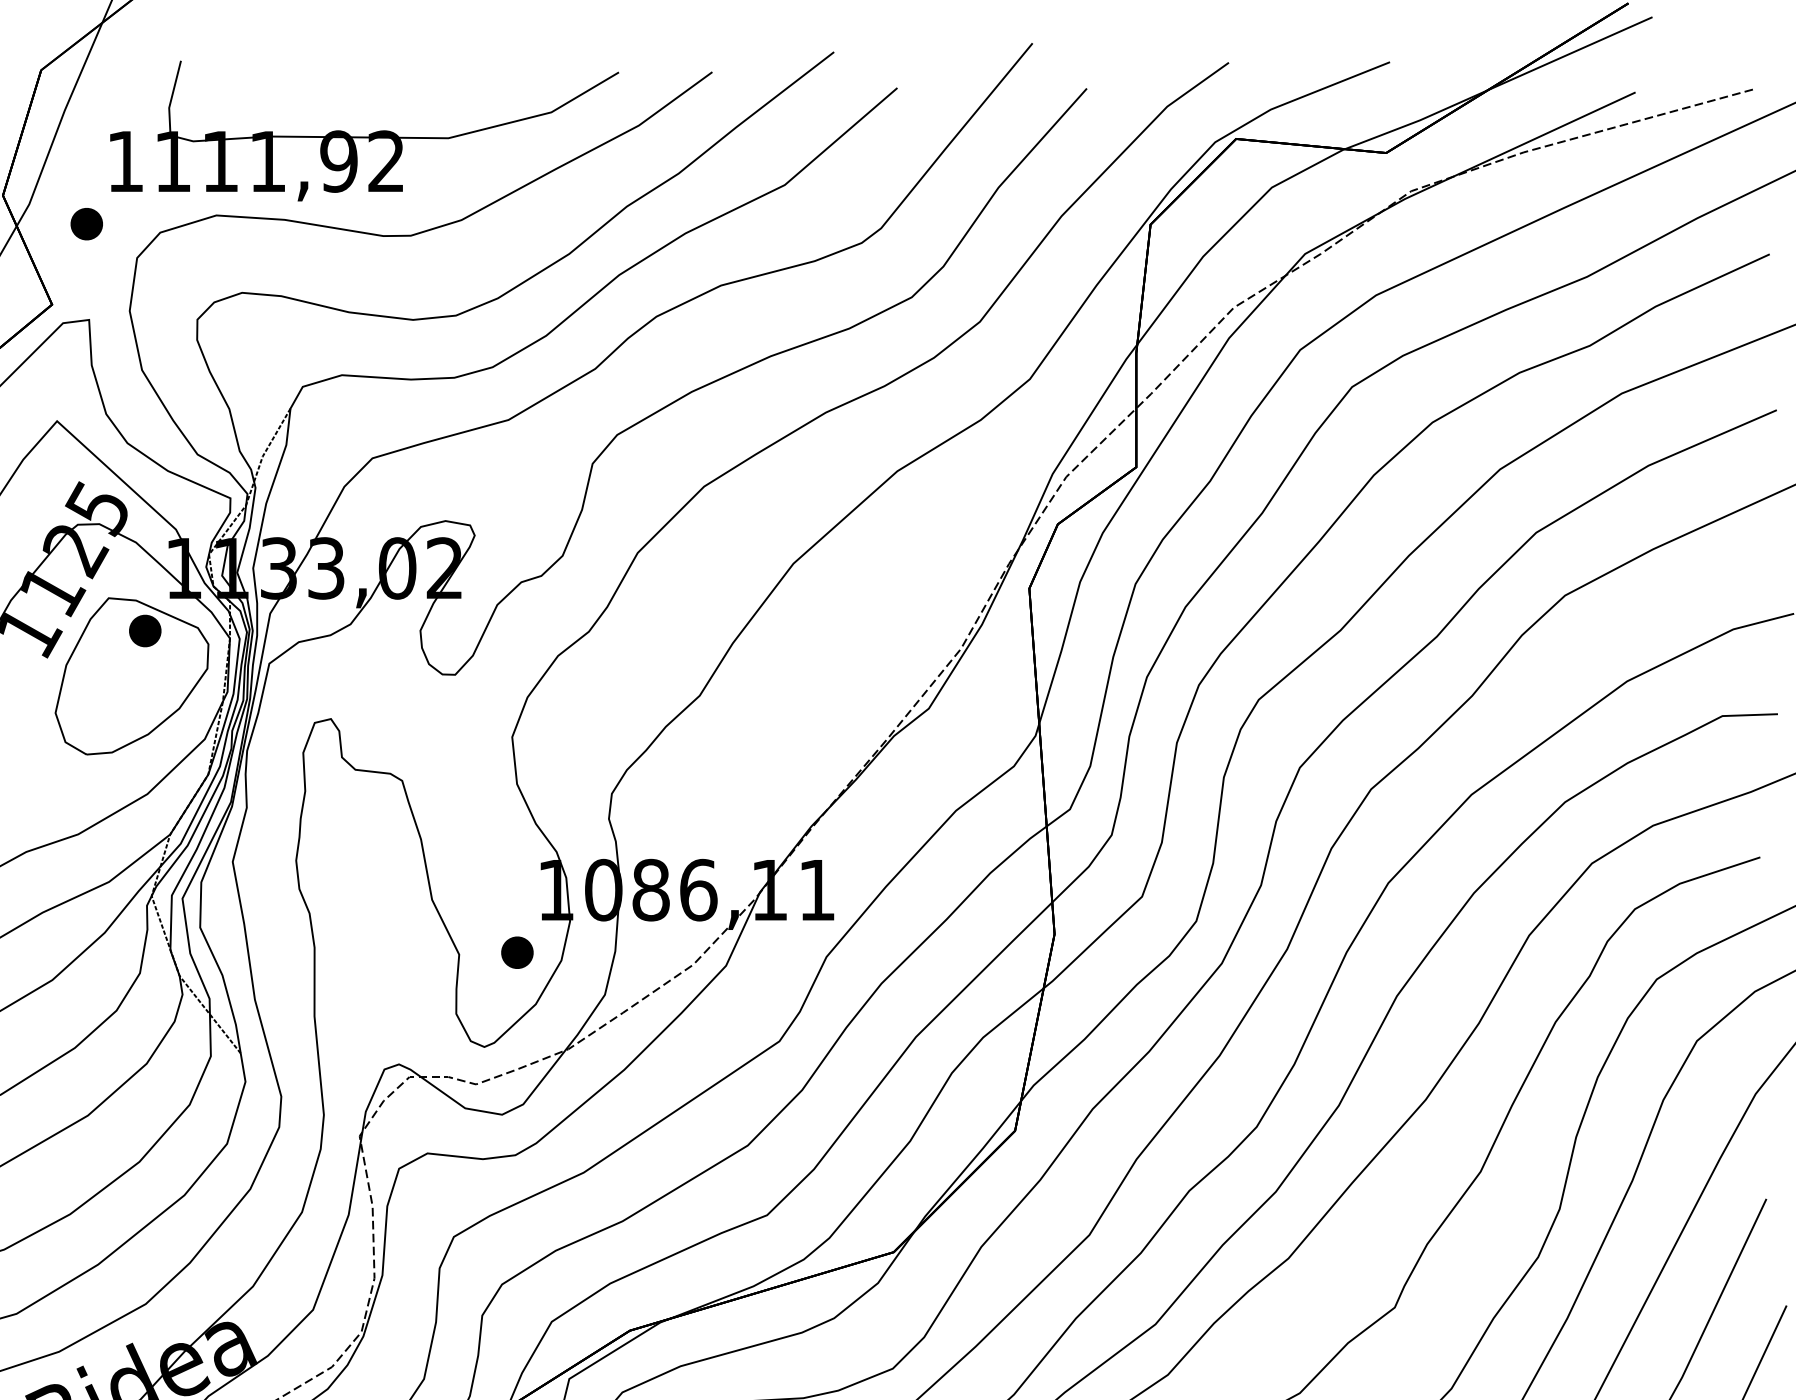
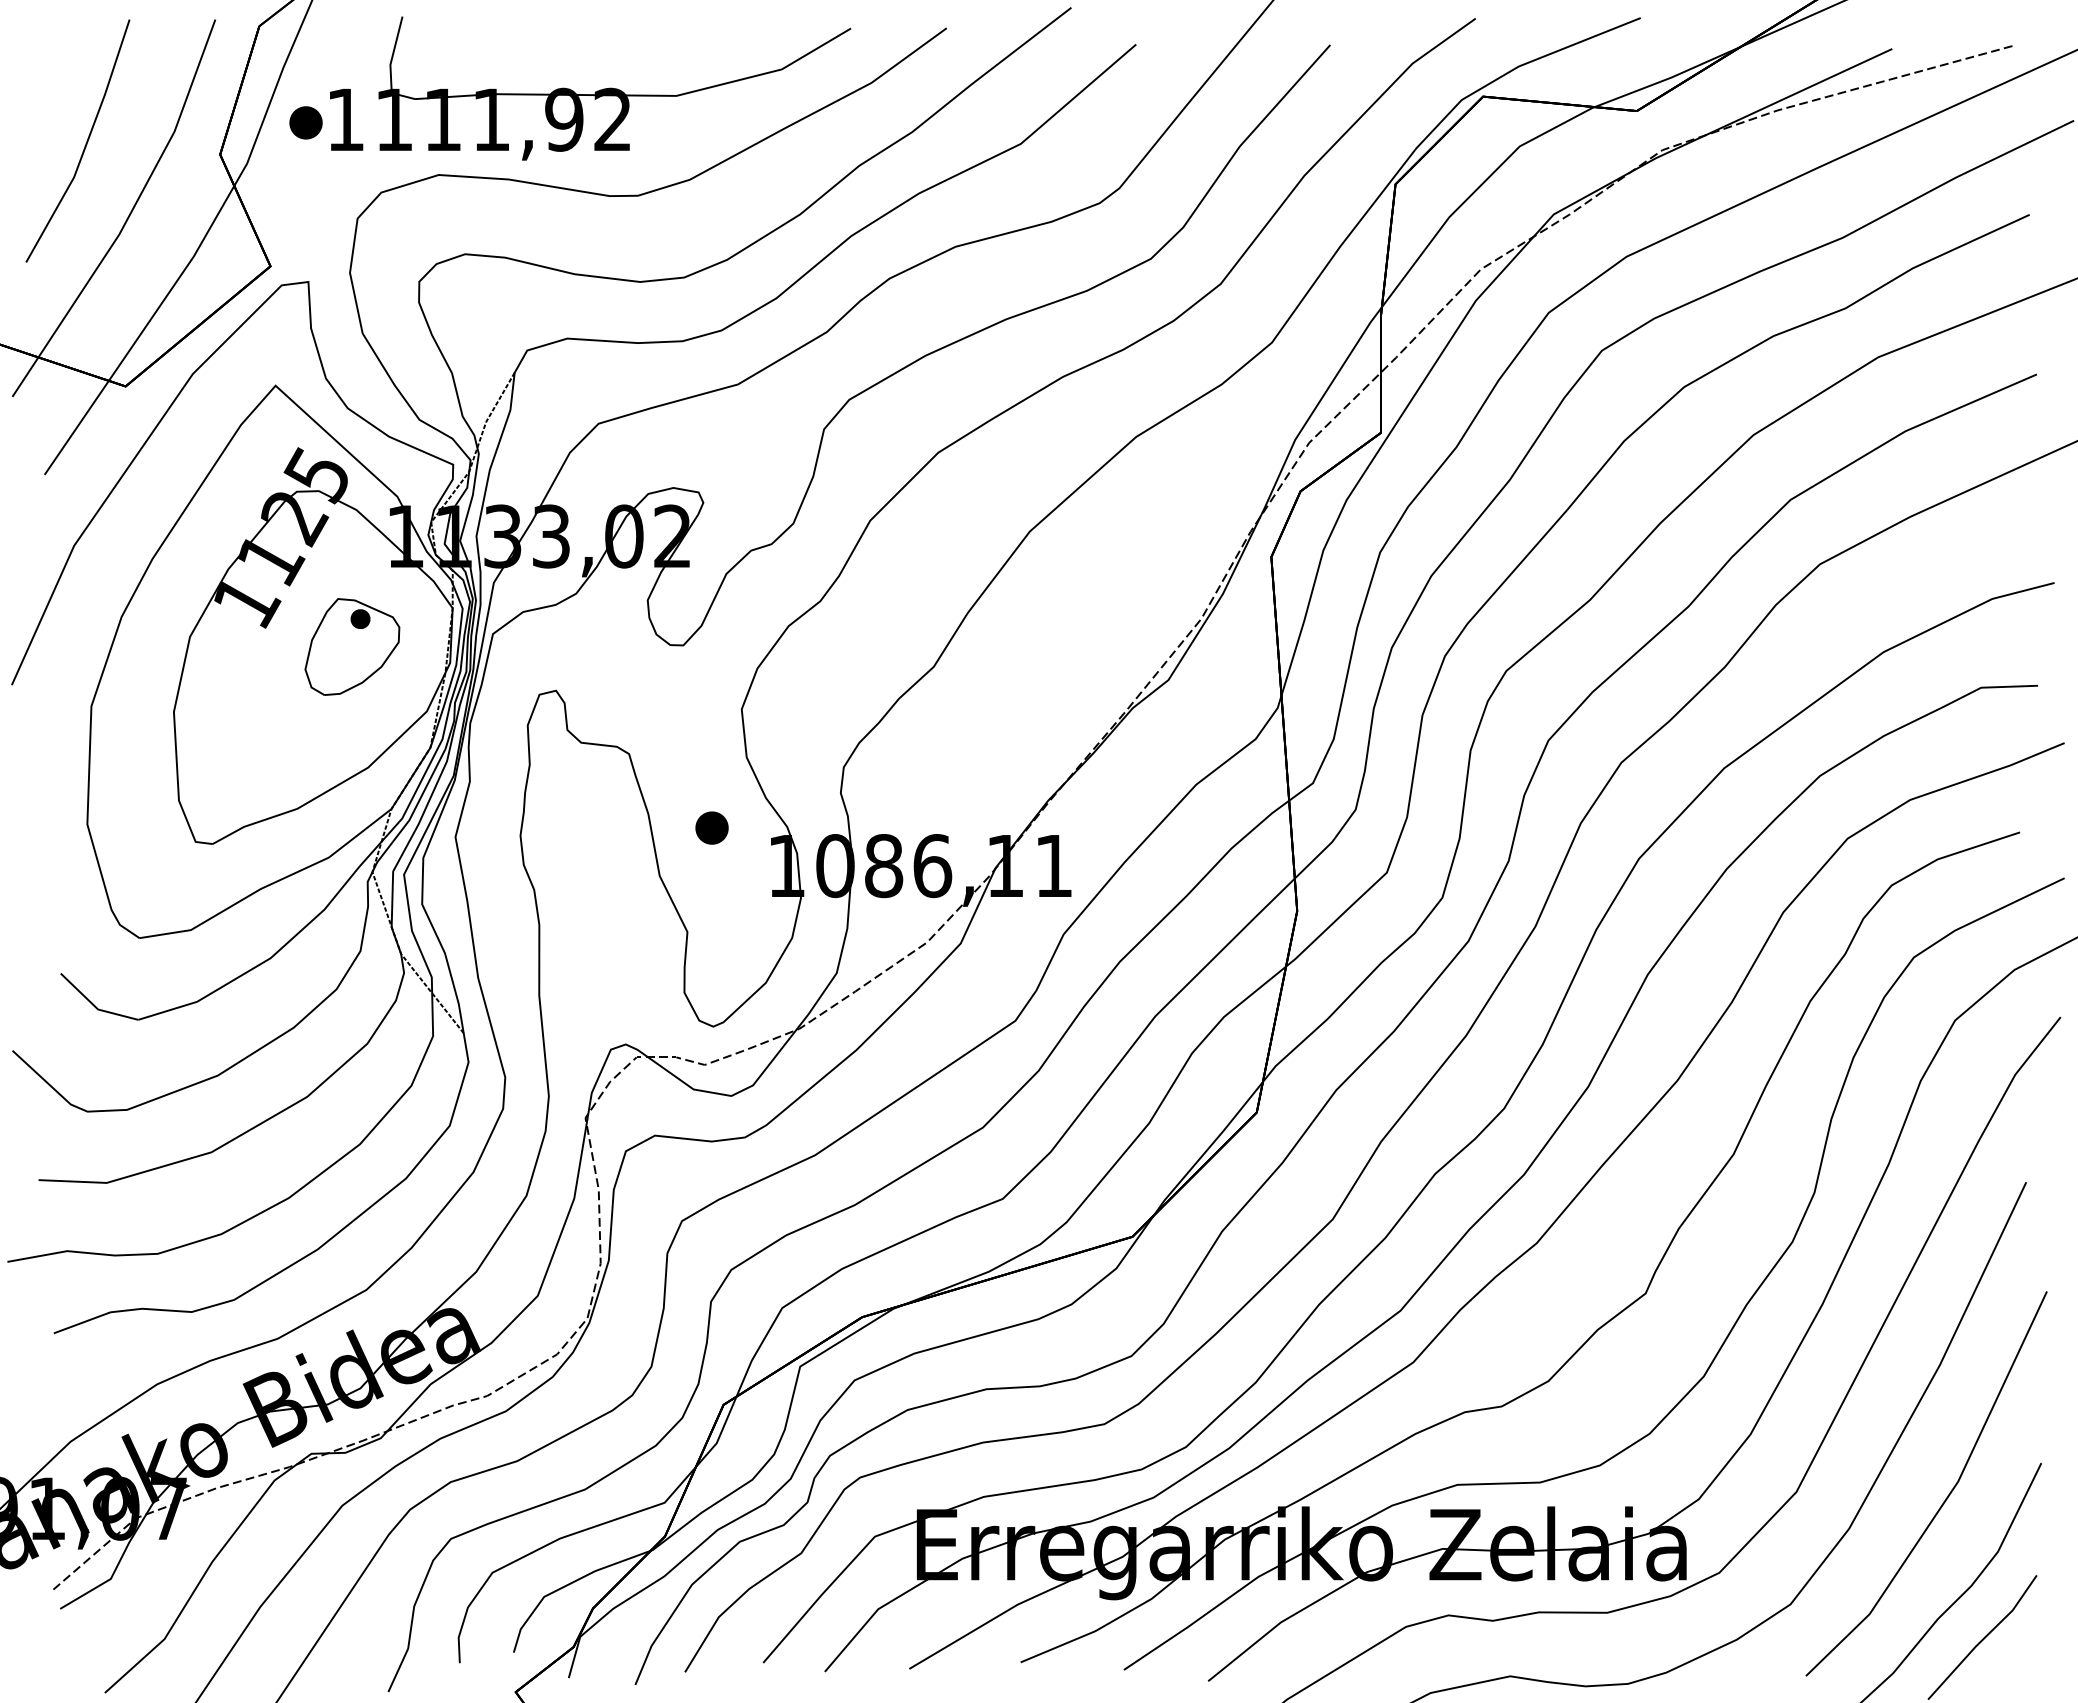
part: (86, 223) -> (305, 122), moved
part: (132, 675) -> (352, 646), size x0.6
part: (516, 952) -> (711, 827), moved

